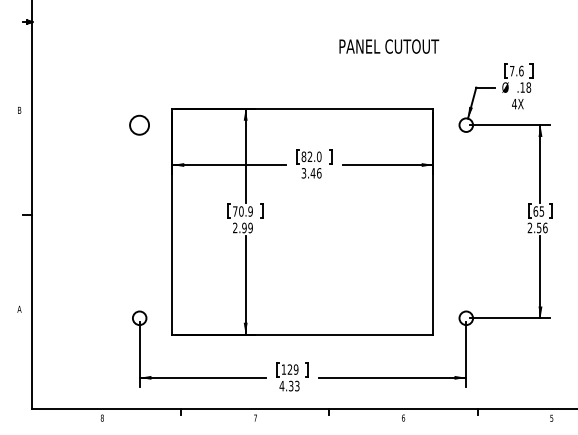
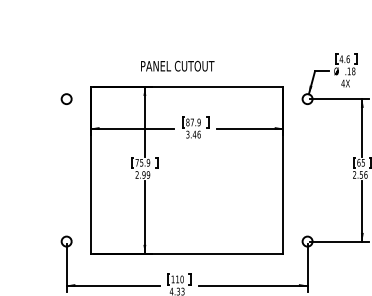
text: (389, 46) -> (177, 66), moved
text: (511, 71) -> (340, 59), 7.6 -> 4.6
circle: (139, 124) -> (66, 98), size x0.71
text: (314, 156) -> (195, 122), 82.0 -> 87.9
text: (241, 211) -> (141, 162), 70.9 -> 75.9
text: (292, 369) -> (179, 279), 129 -> 110

